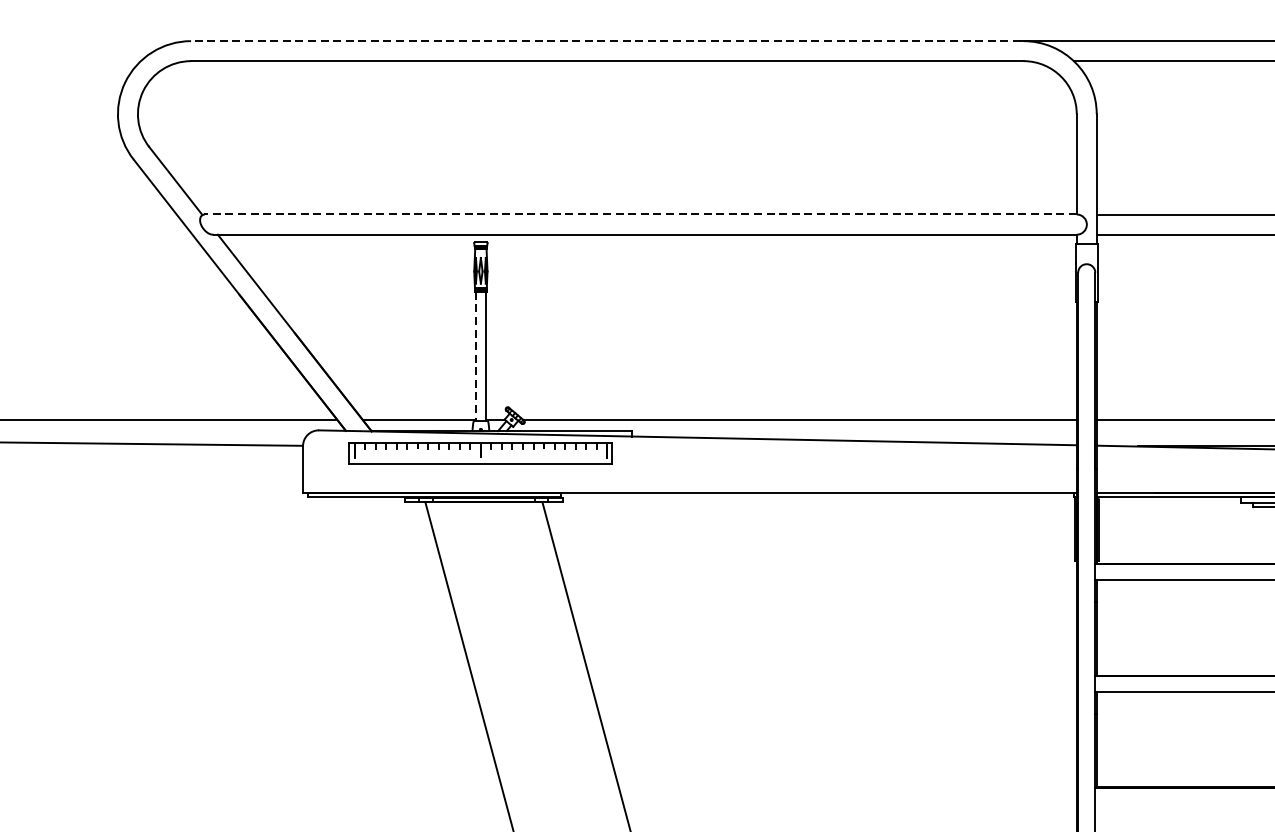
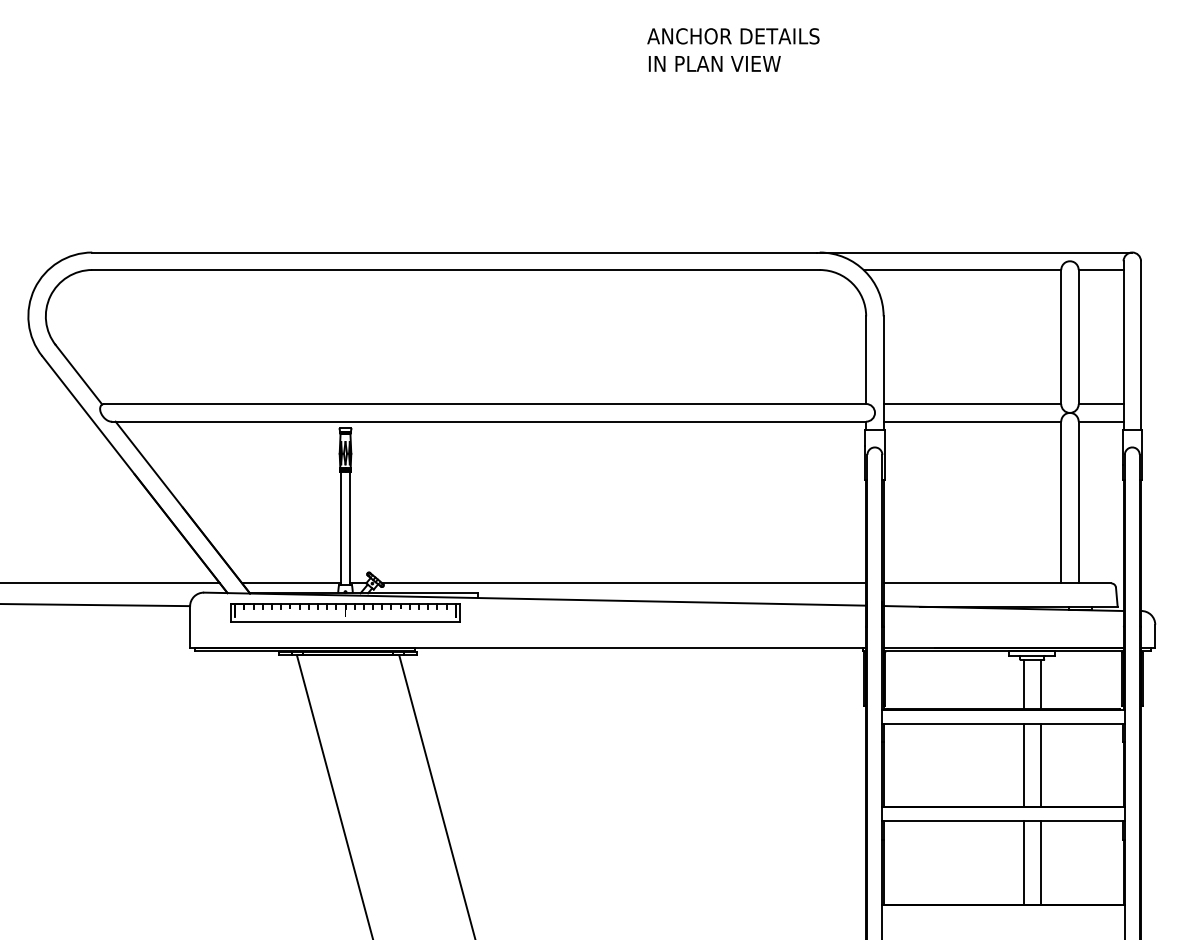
line: (605, 41) -> (454, 252), dashed -> solid
line: (639, 215) -> (484, 404), dashed -> solid
line: (475, 356) -> (340, 528), dashed -> solid
line: (1256, 535) -> (1023, 684), added
line: (1256, 627) -> (1023, 764), added
line: (1256, 739) -> (1023, 862), added

